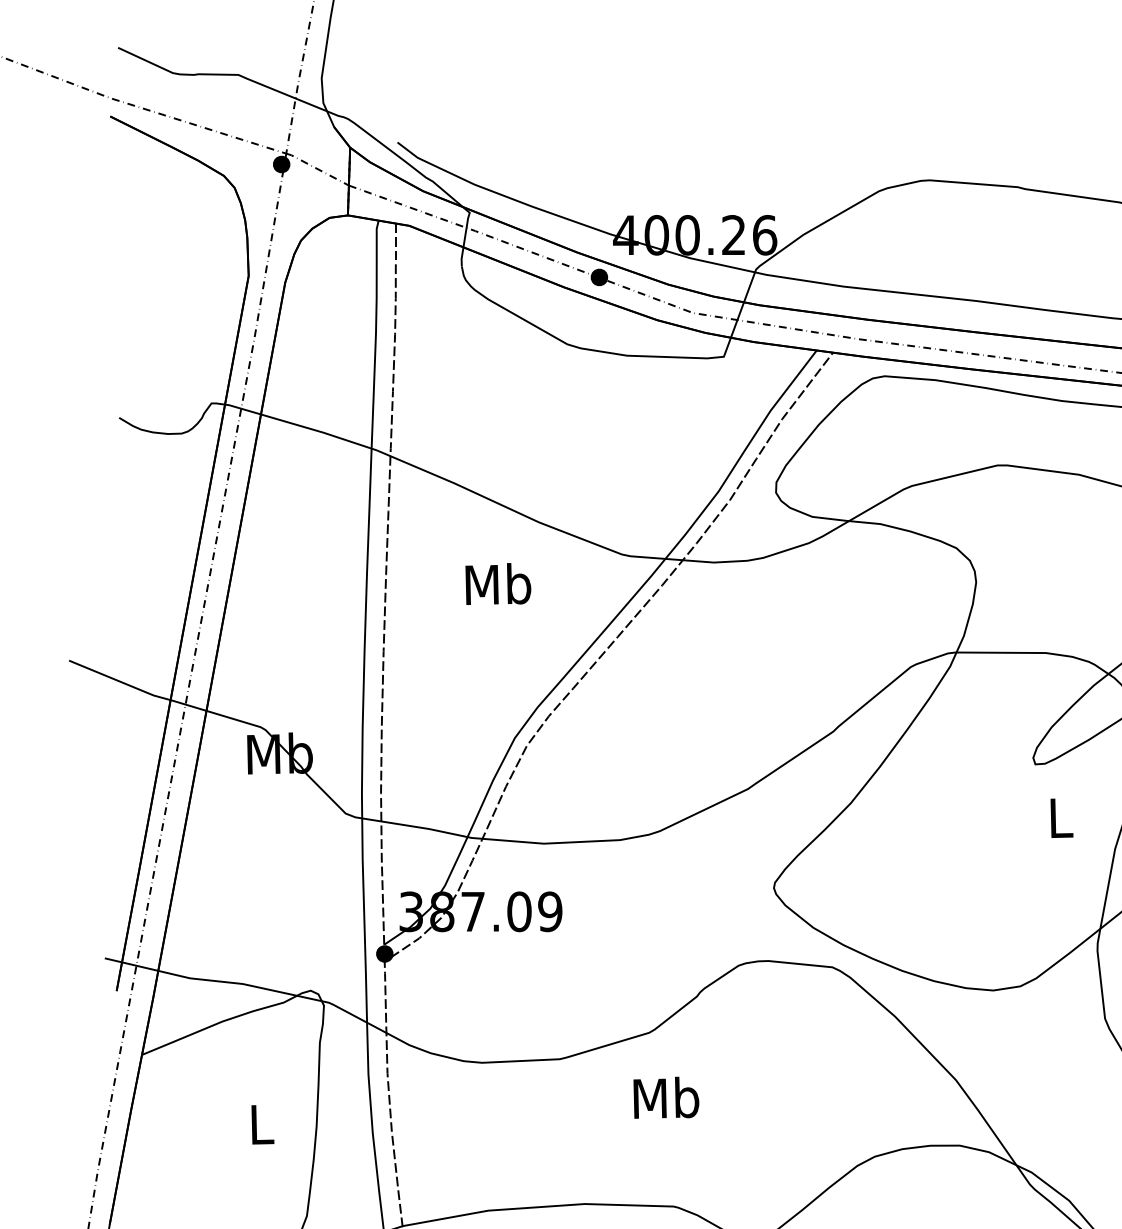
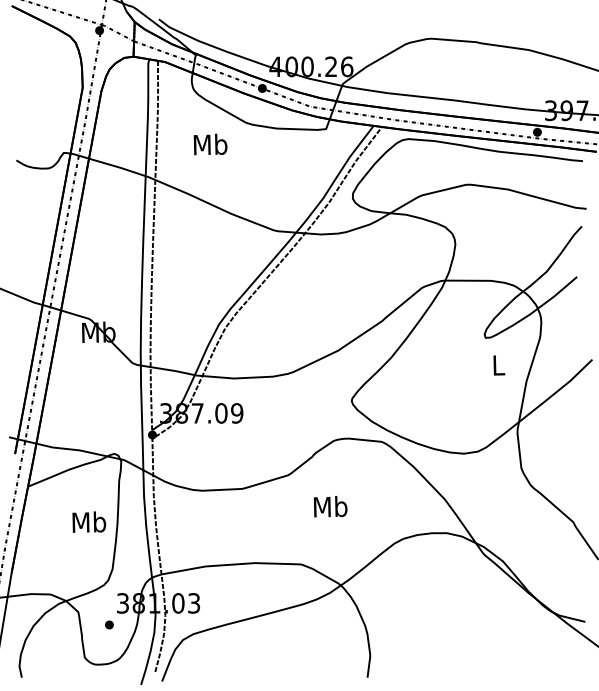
text: (498, 584) -> (210, 144), moved
text: (666, 1097) -> (330, 506), moved
text: (261, 1122) -> (89, 521), L -> Mb

